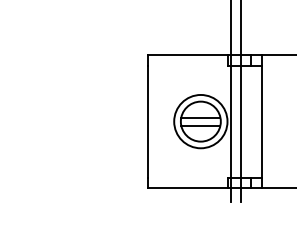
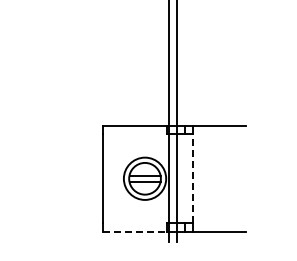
line: (261, 121) -> (193, 178), solid -> dashed
line: (187, 188) -> (134, 231), solid -> dashed

